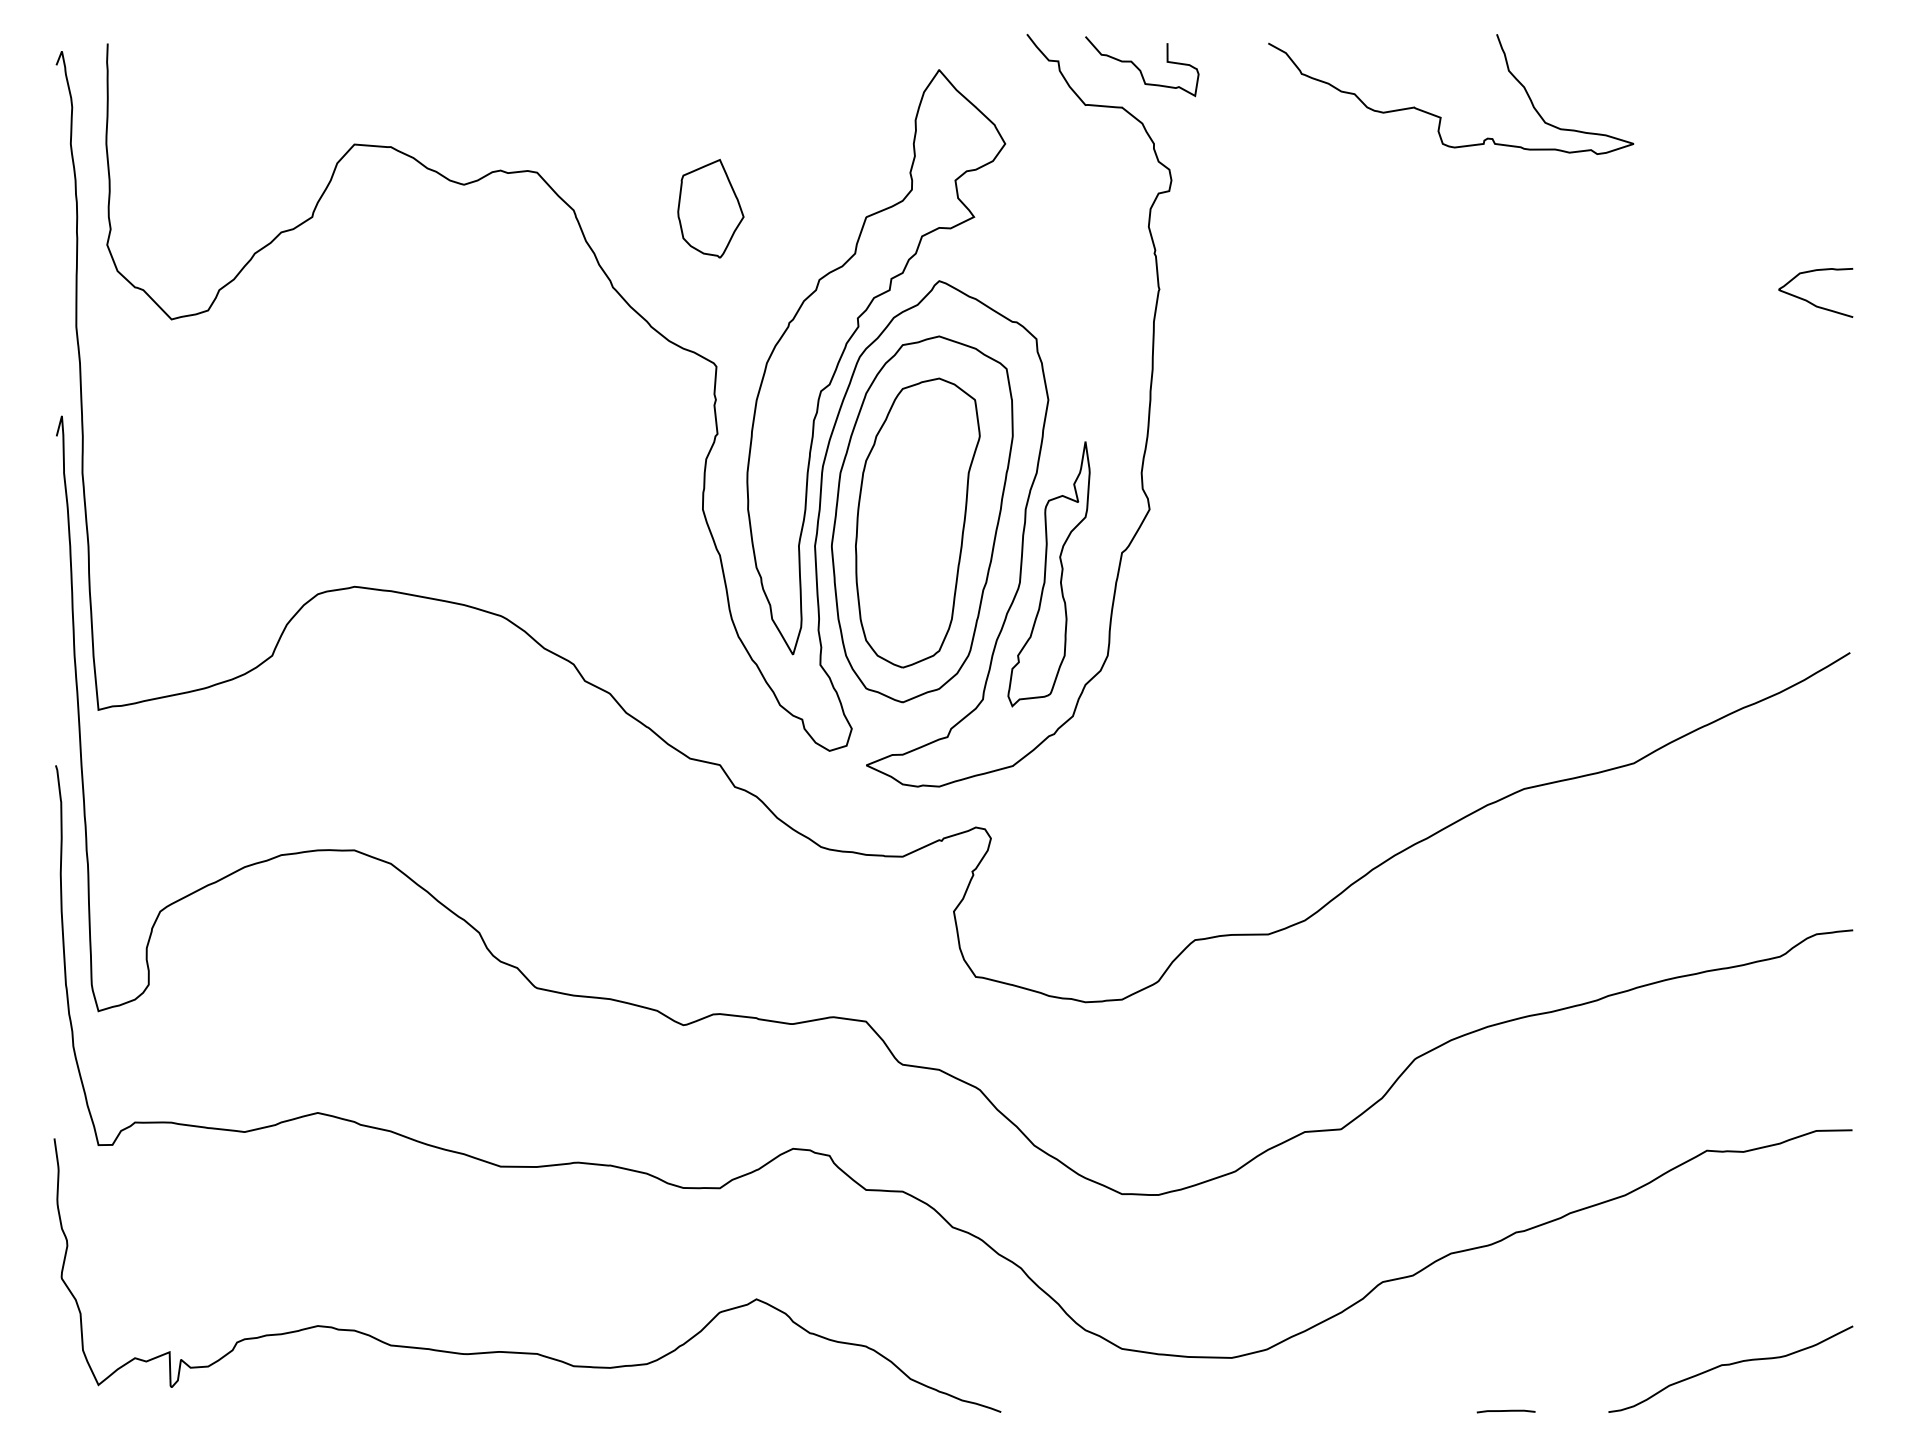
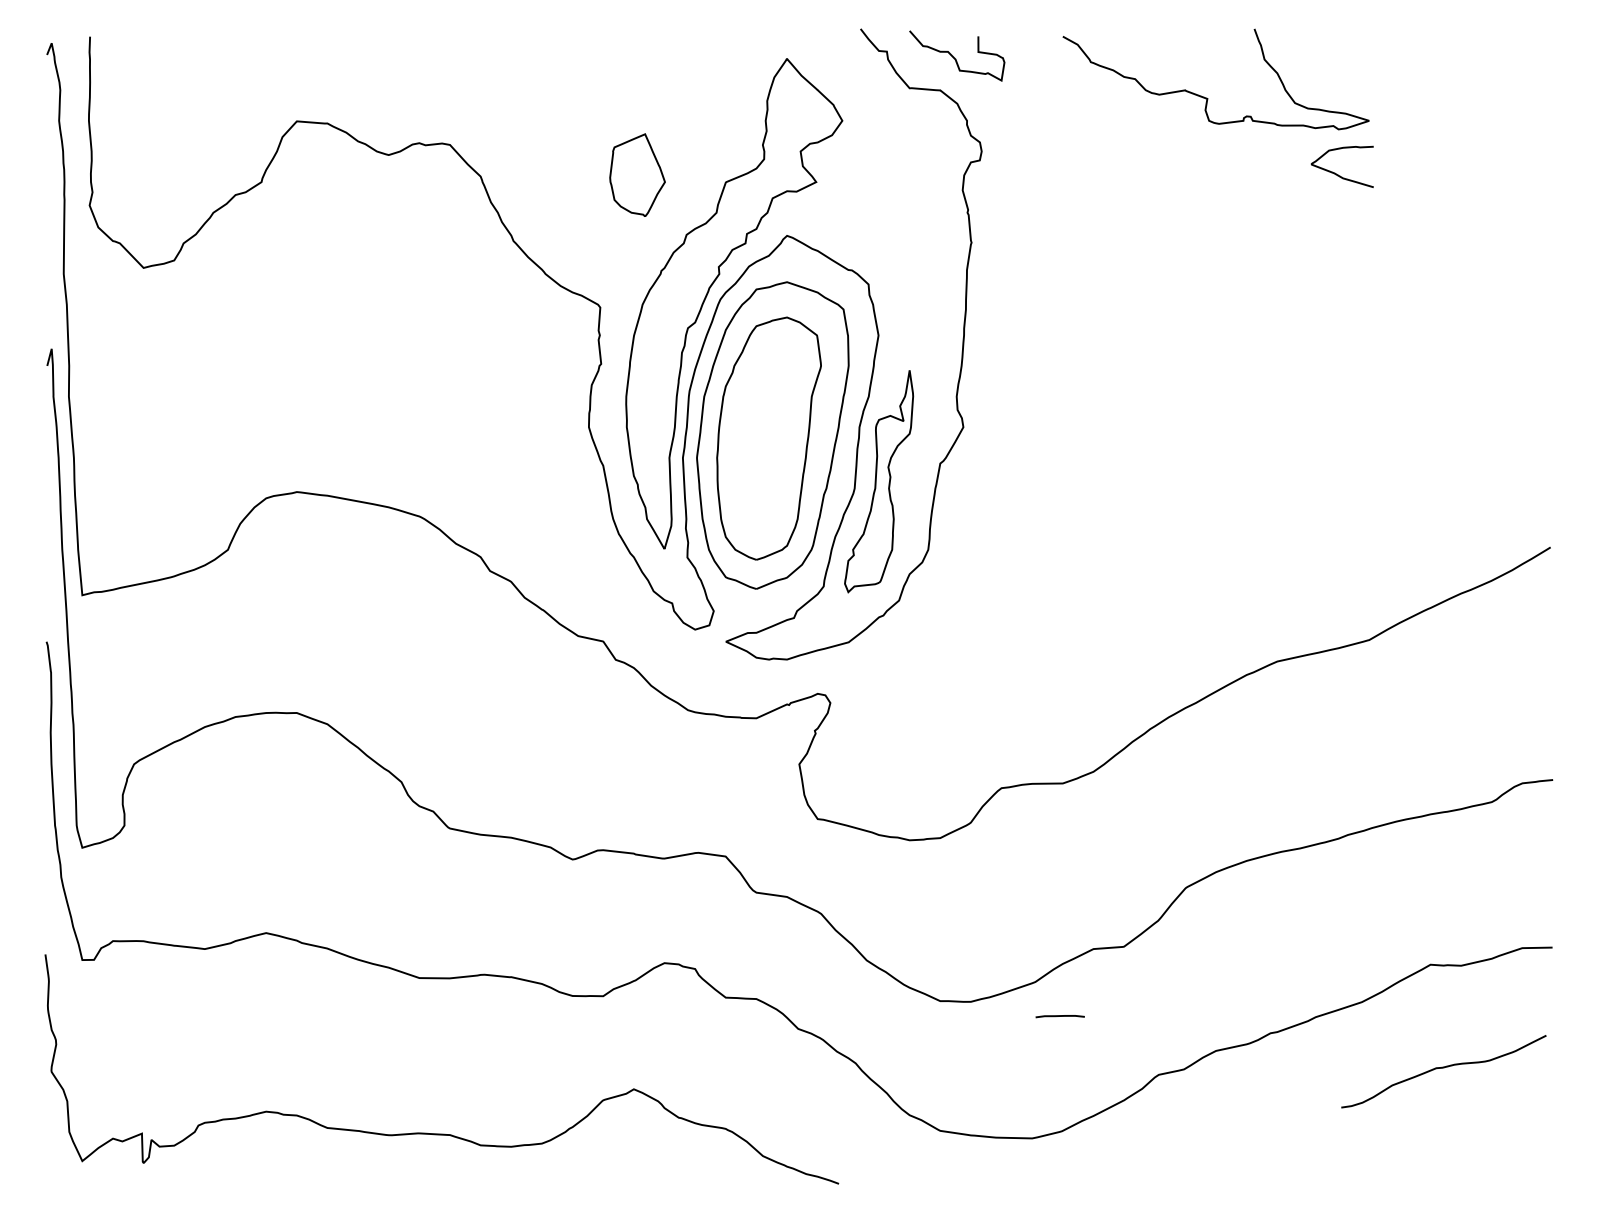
part: (710, 208) -> (637, 174), moved
curve: (1810, 301) -> (1337, 174), moved
curve: (1730, 1365) -> (1443, 1068), moved
curve: (1505, 1411) -> (1059, 1016), moved

